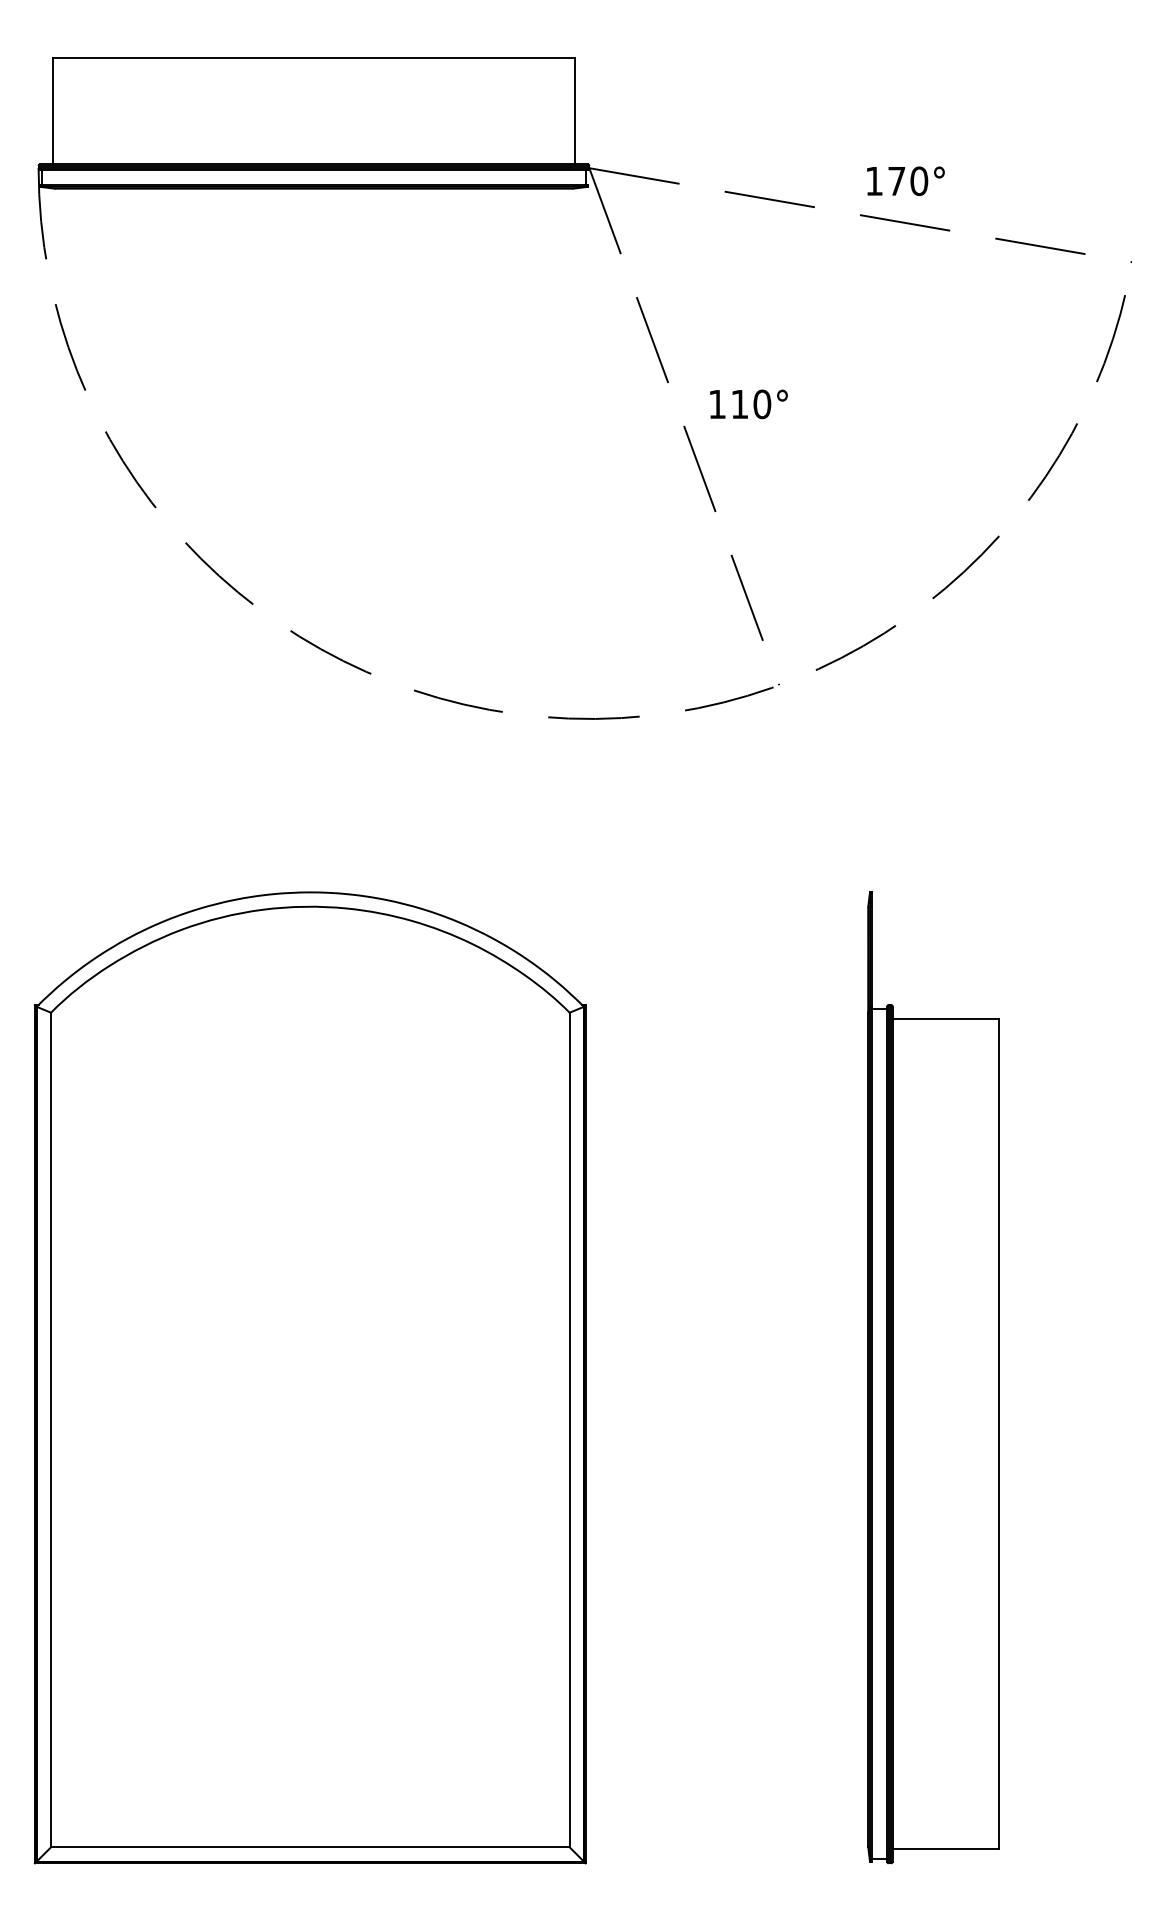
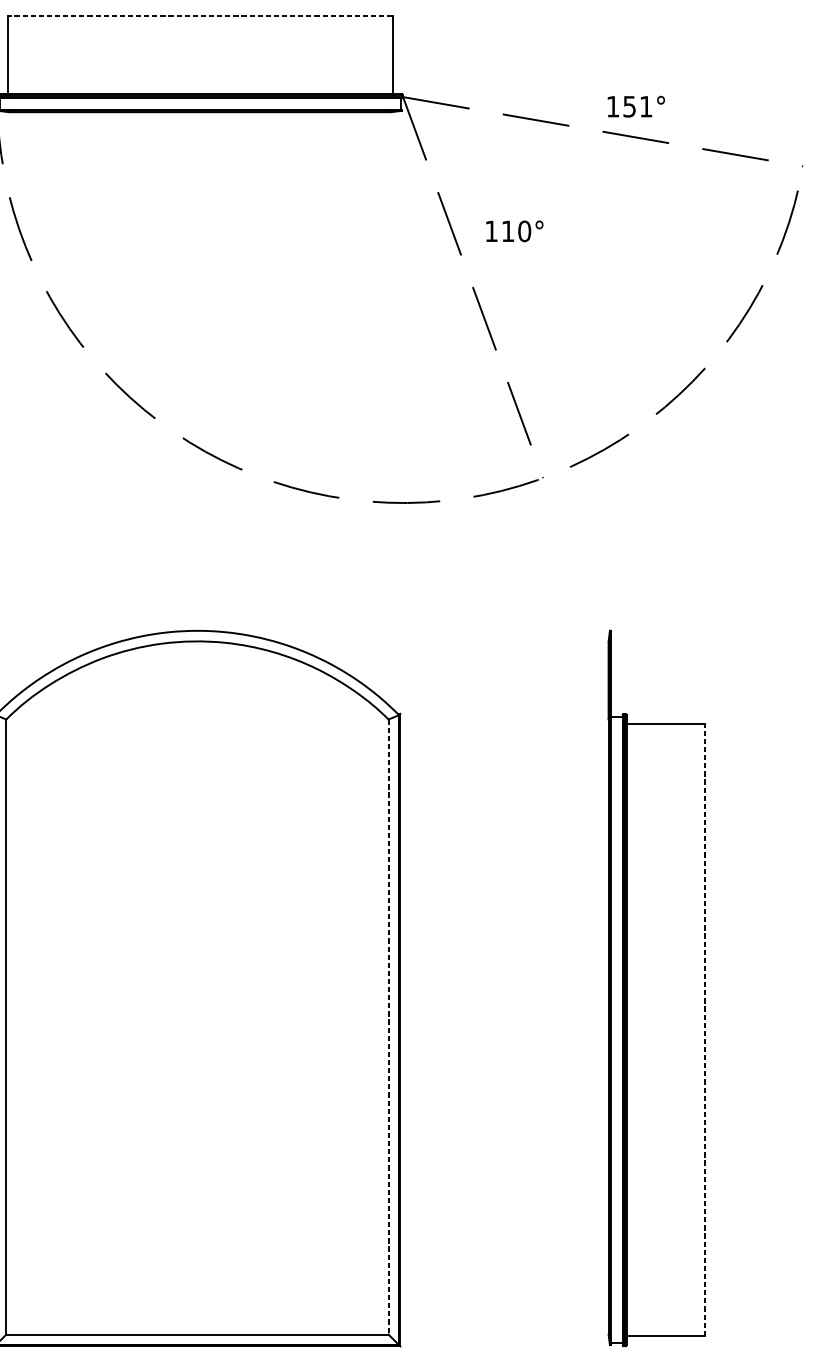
line: (313, 57) -> (199, 15), solid -> dashed
text: (908, 181) -> (638, 106), 170° -> 151°
text: (748, 404) -> (514, 231), moved
line: (569, 1430) -> (388, 1027), solid -> dashed
line: (999, 1434) -> (705, 1030), solid -> dashed

